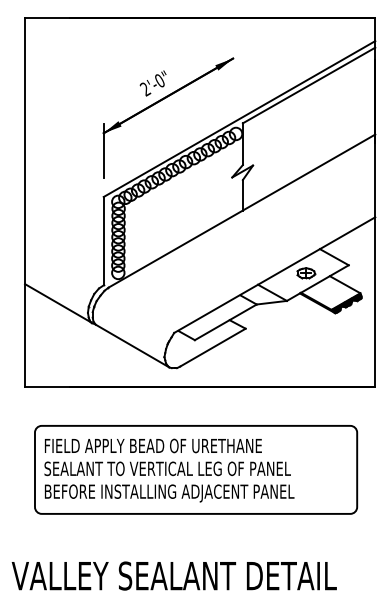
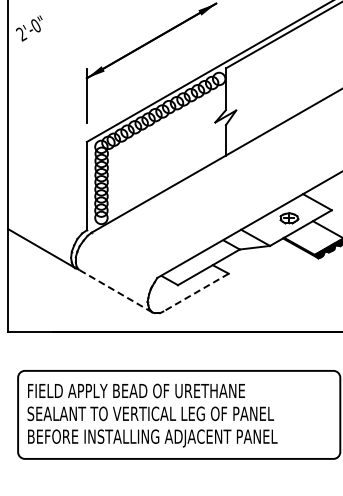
text: (152, 83) -> (28, 28), moved
line: (132, 345) -> (115, 290), solid -> dashed
line: (212, 347) -> (195, 292), solid -> dashed

